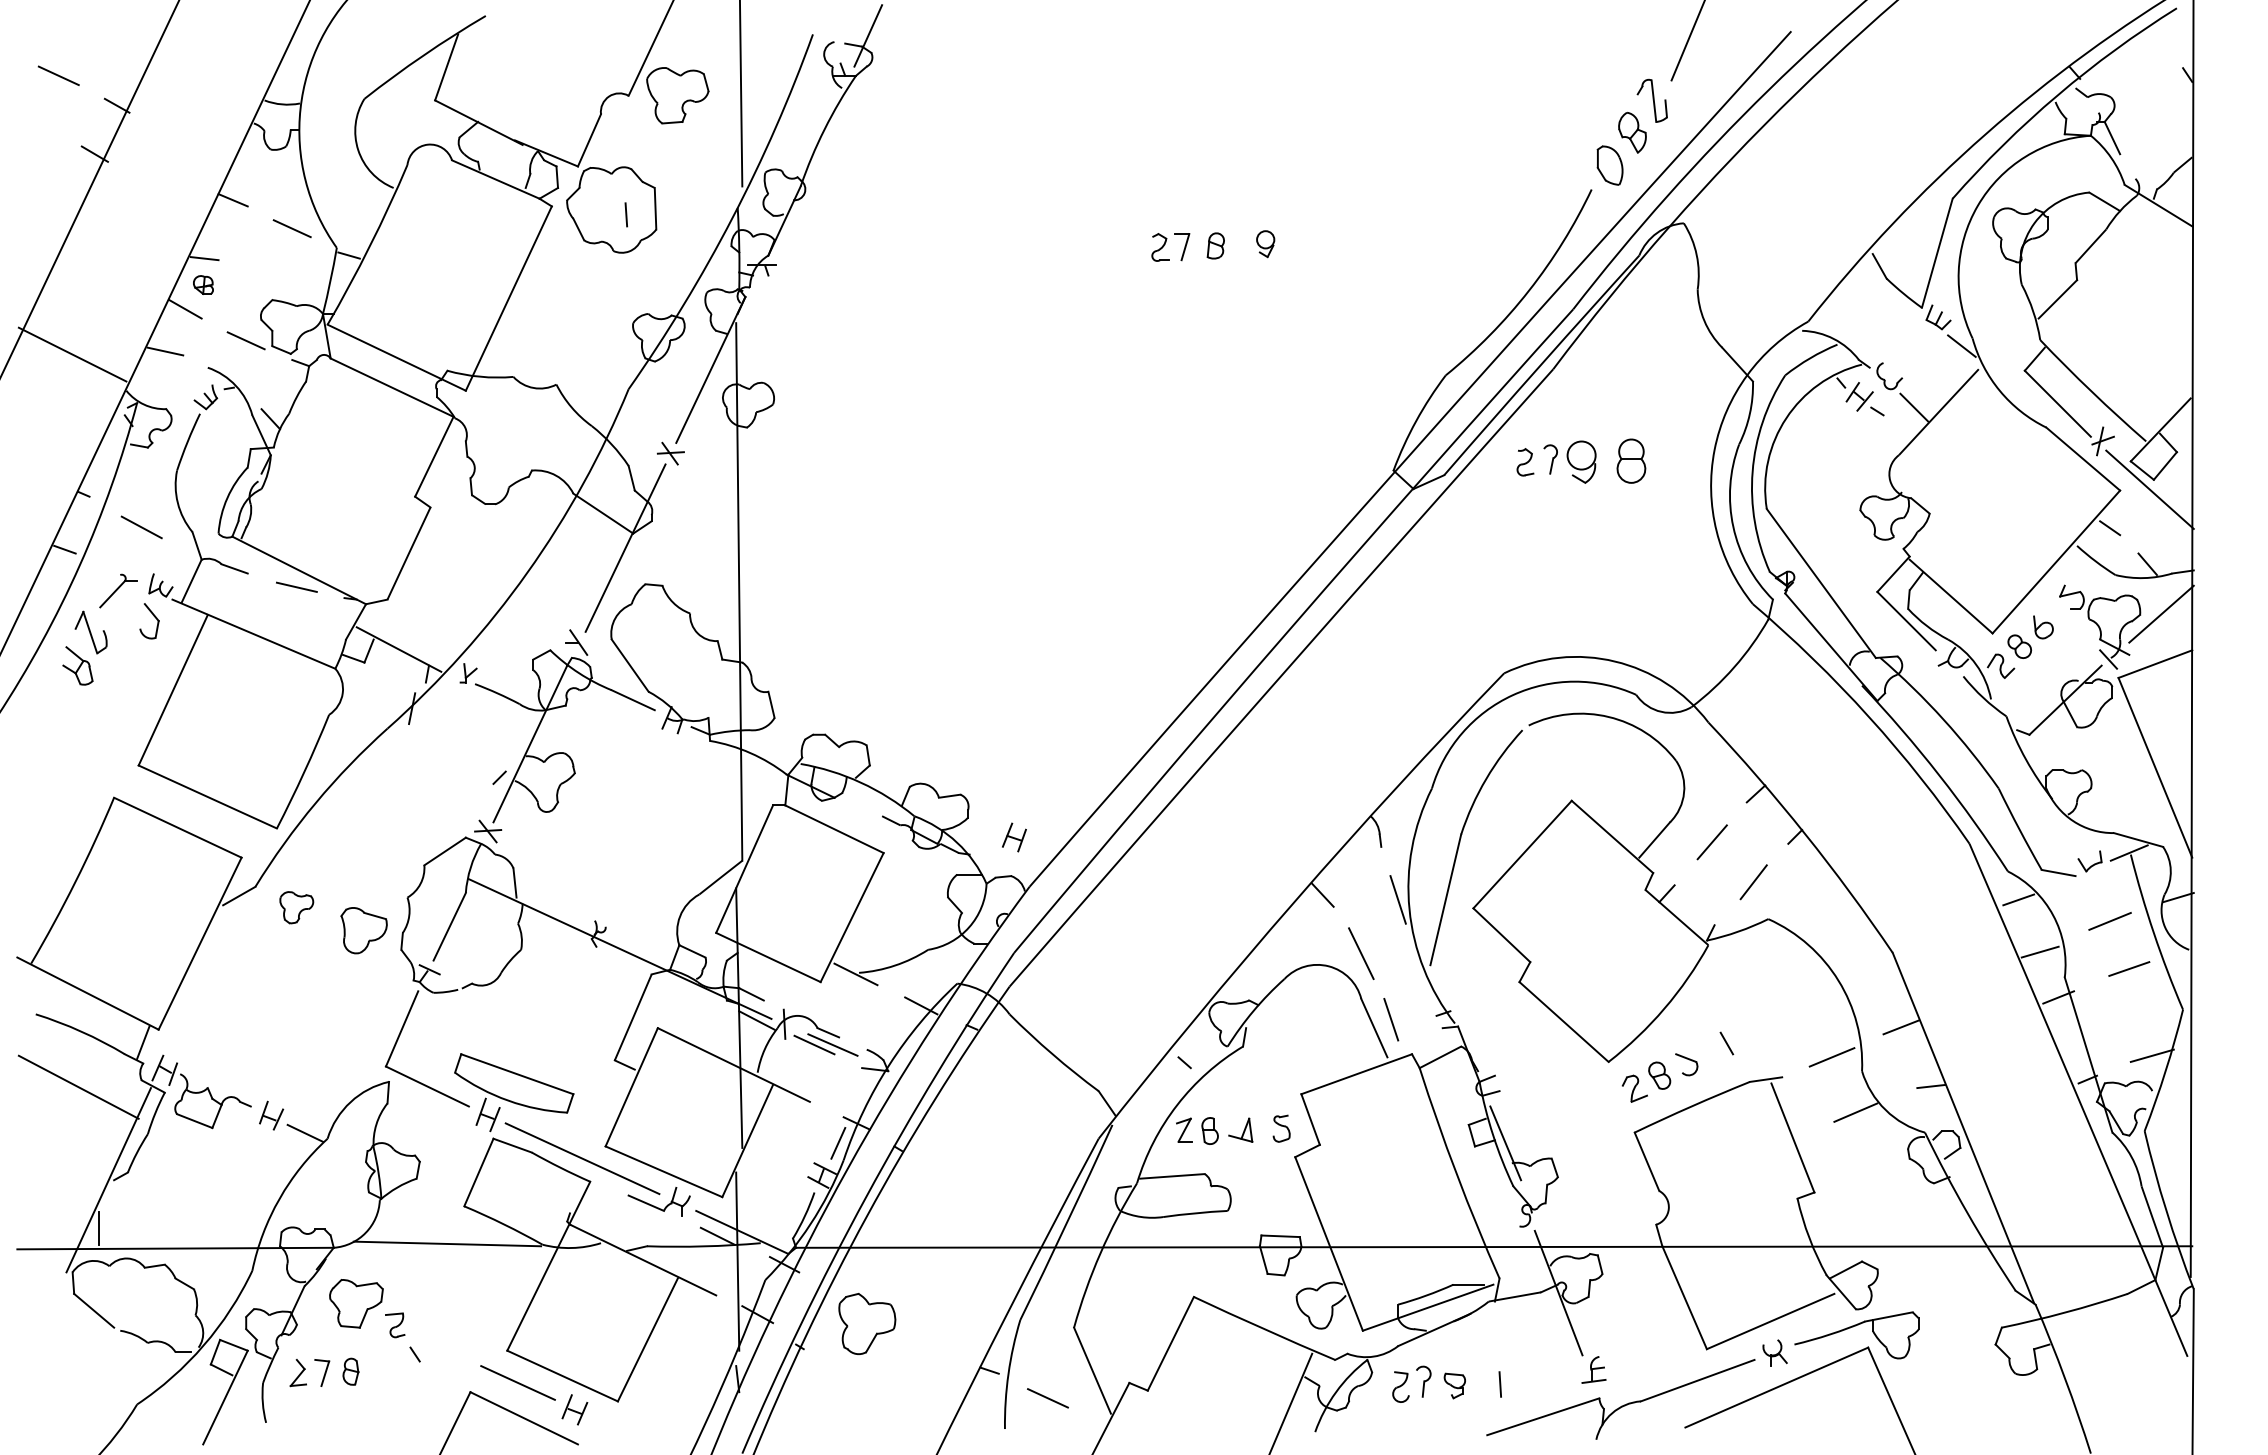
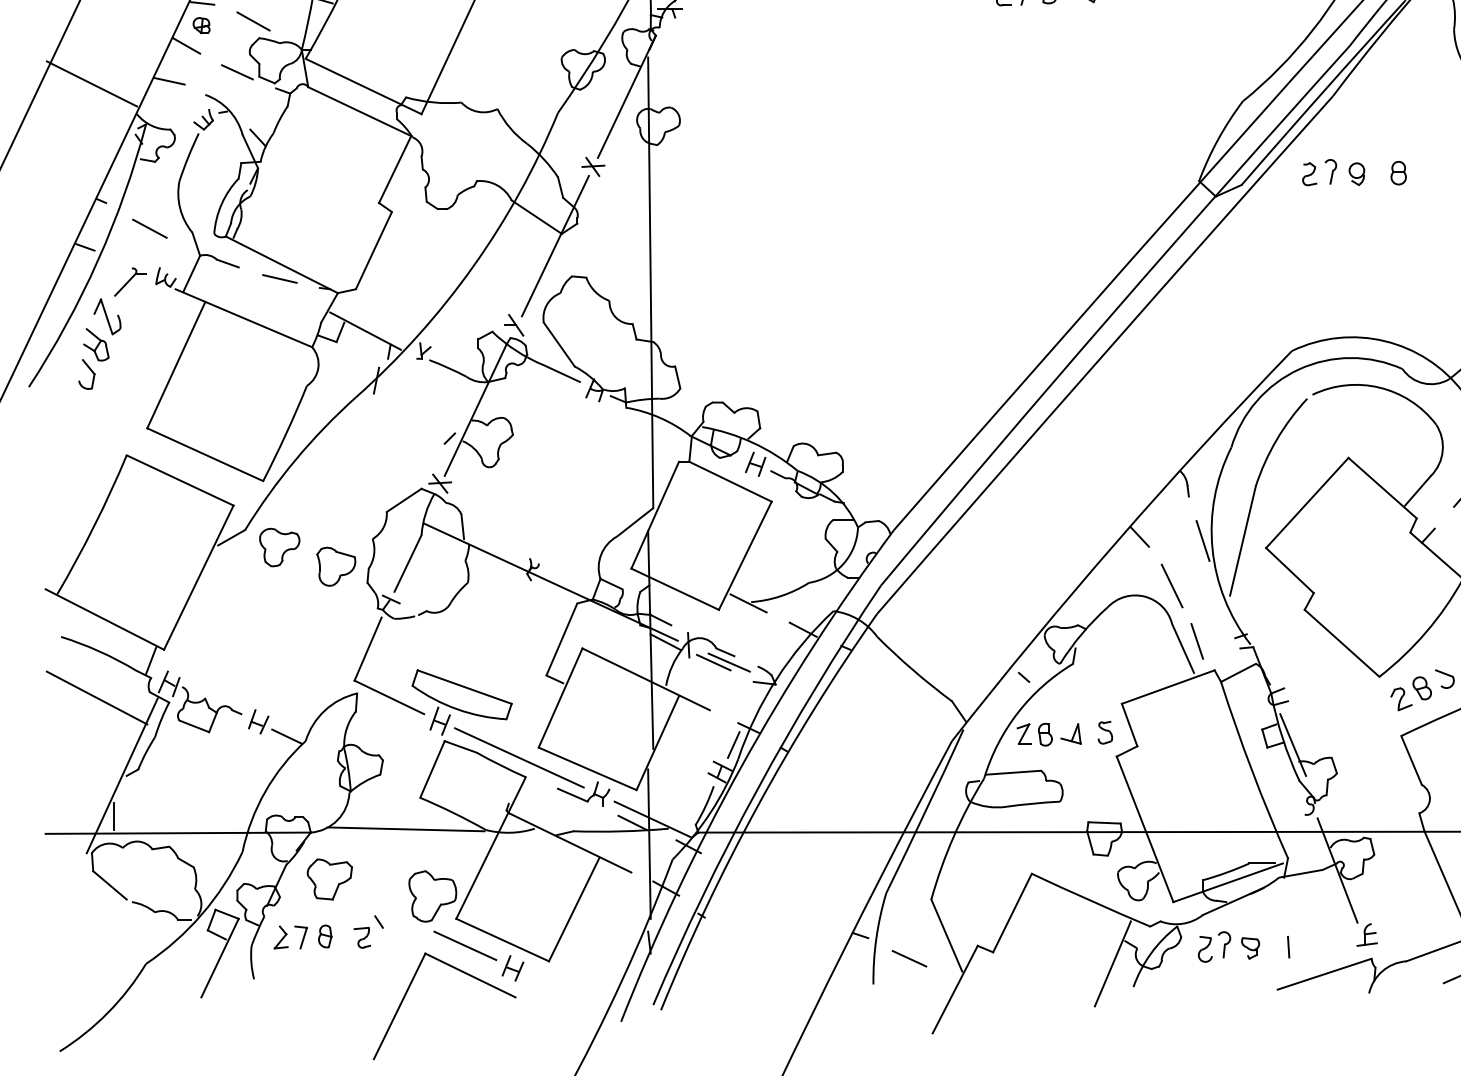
line: (265, 279) -> (253, 20), added
part: (1631, 460) -> (1398, 172), size x0.62
part: (1581, 462) -> (1356, 174), size x0.62
part: (153, 616) -> (90, 370), moved
part: (1014, 837) -> (755, 464), moved
part: (296, 907) -> (279, 547), size x1.43
part: (867, 1323) -> (432, 896), moved
part: (395, 1325) -> (362, 937), moved

